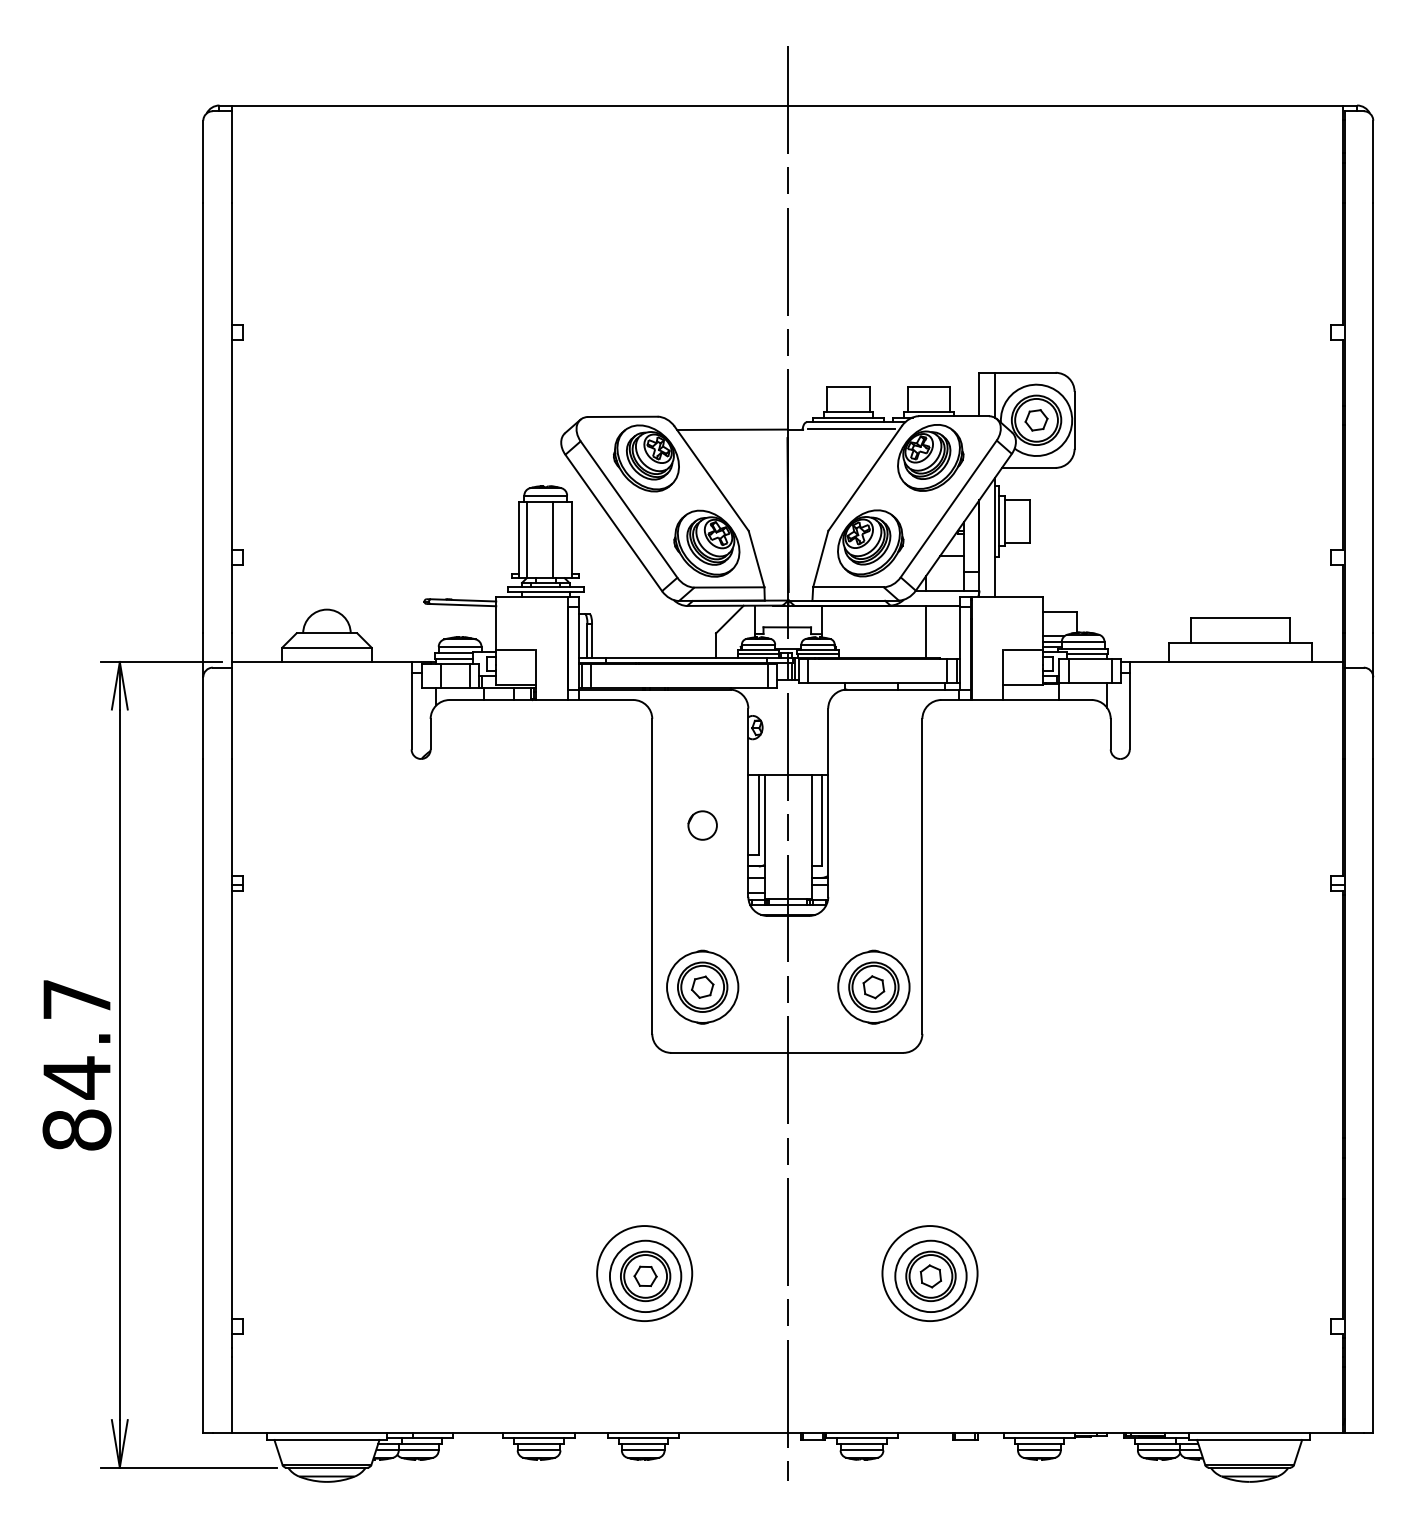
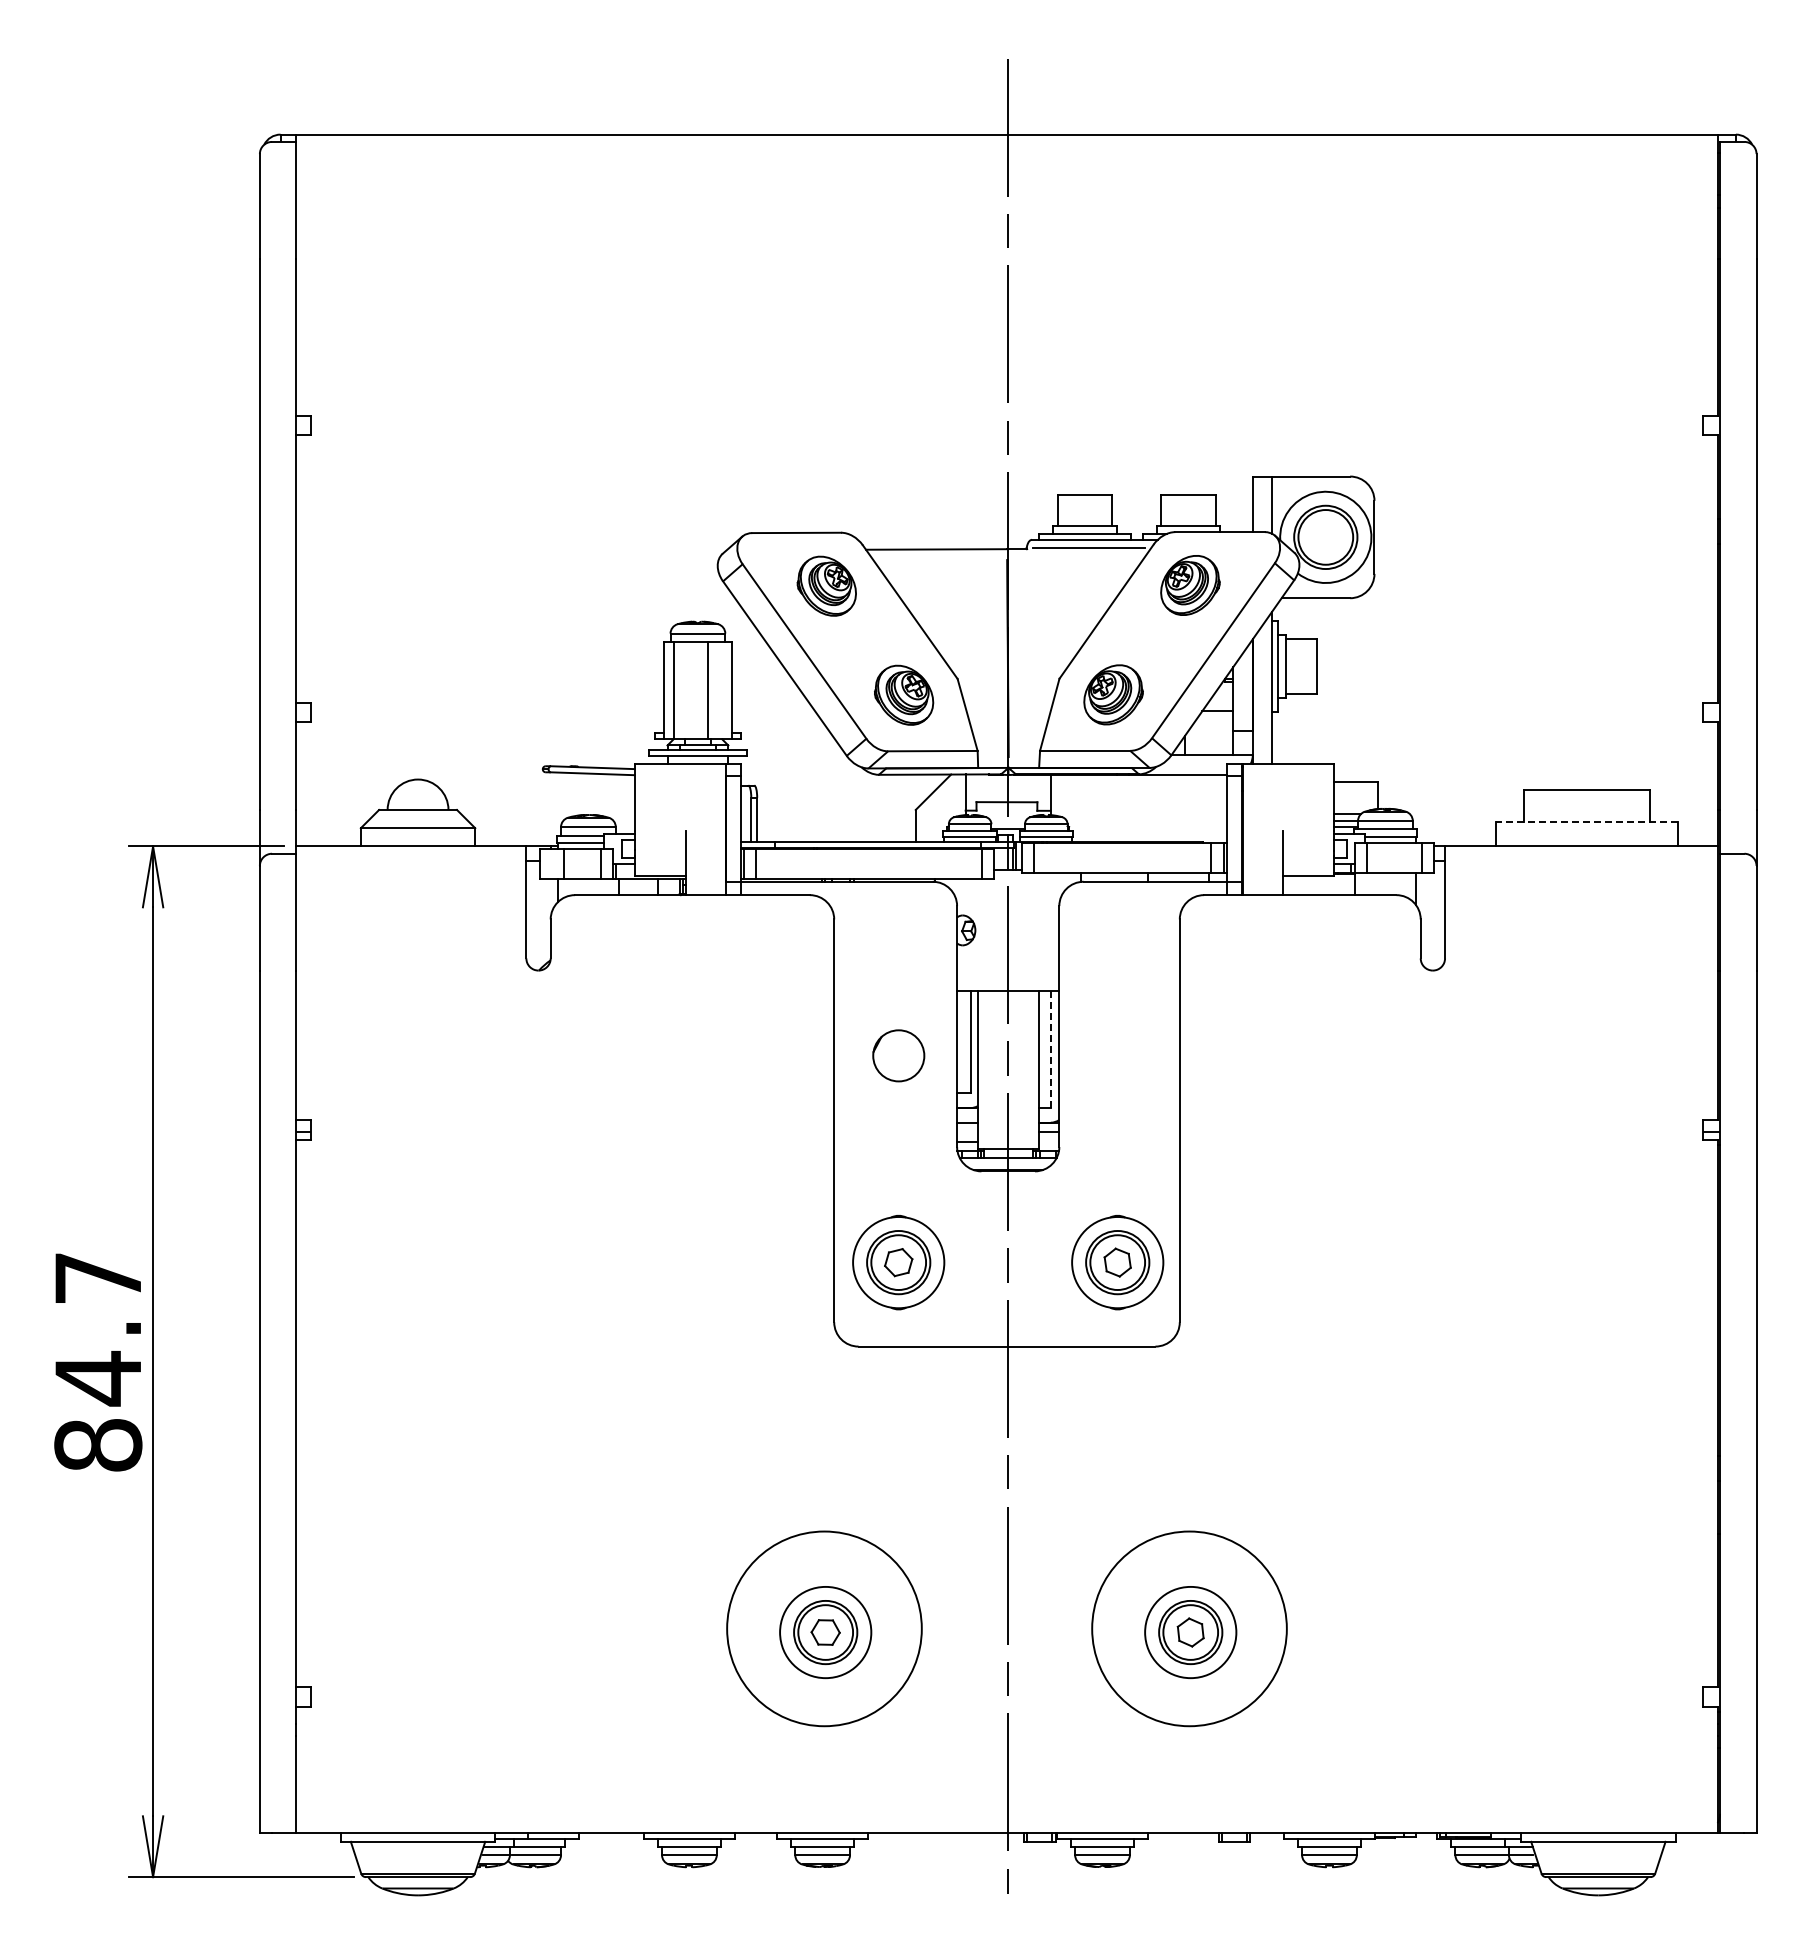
part: (1036, 420) -> (1325, 537), removed
part: (930, 457) -> (1190, 585), size x0.7
part: (646, 458) -> (826, 586), size x0.7
part: (706, 543) -> (903, 695), size x0.7
part: (870, 543) -> (1113, 694), size x0.7
line: (926, 631) -> (1184, 807), removed
line: (1240, 643) -> (1586, 822), solid -> dashed
line: (516, 649) -> (660, 830), removed
line: (1023, 649) -> (1308, 830), removed
line: (821, 821) -> (1050, 1050), solid -> dashed
circle: (702, 825) -> (898, 1055), size x1.4
circle: (644, 1273) -> (824, 1628), size x1.6
circle: (930, 1273) -> (1189, 1628), size x1.6

